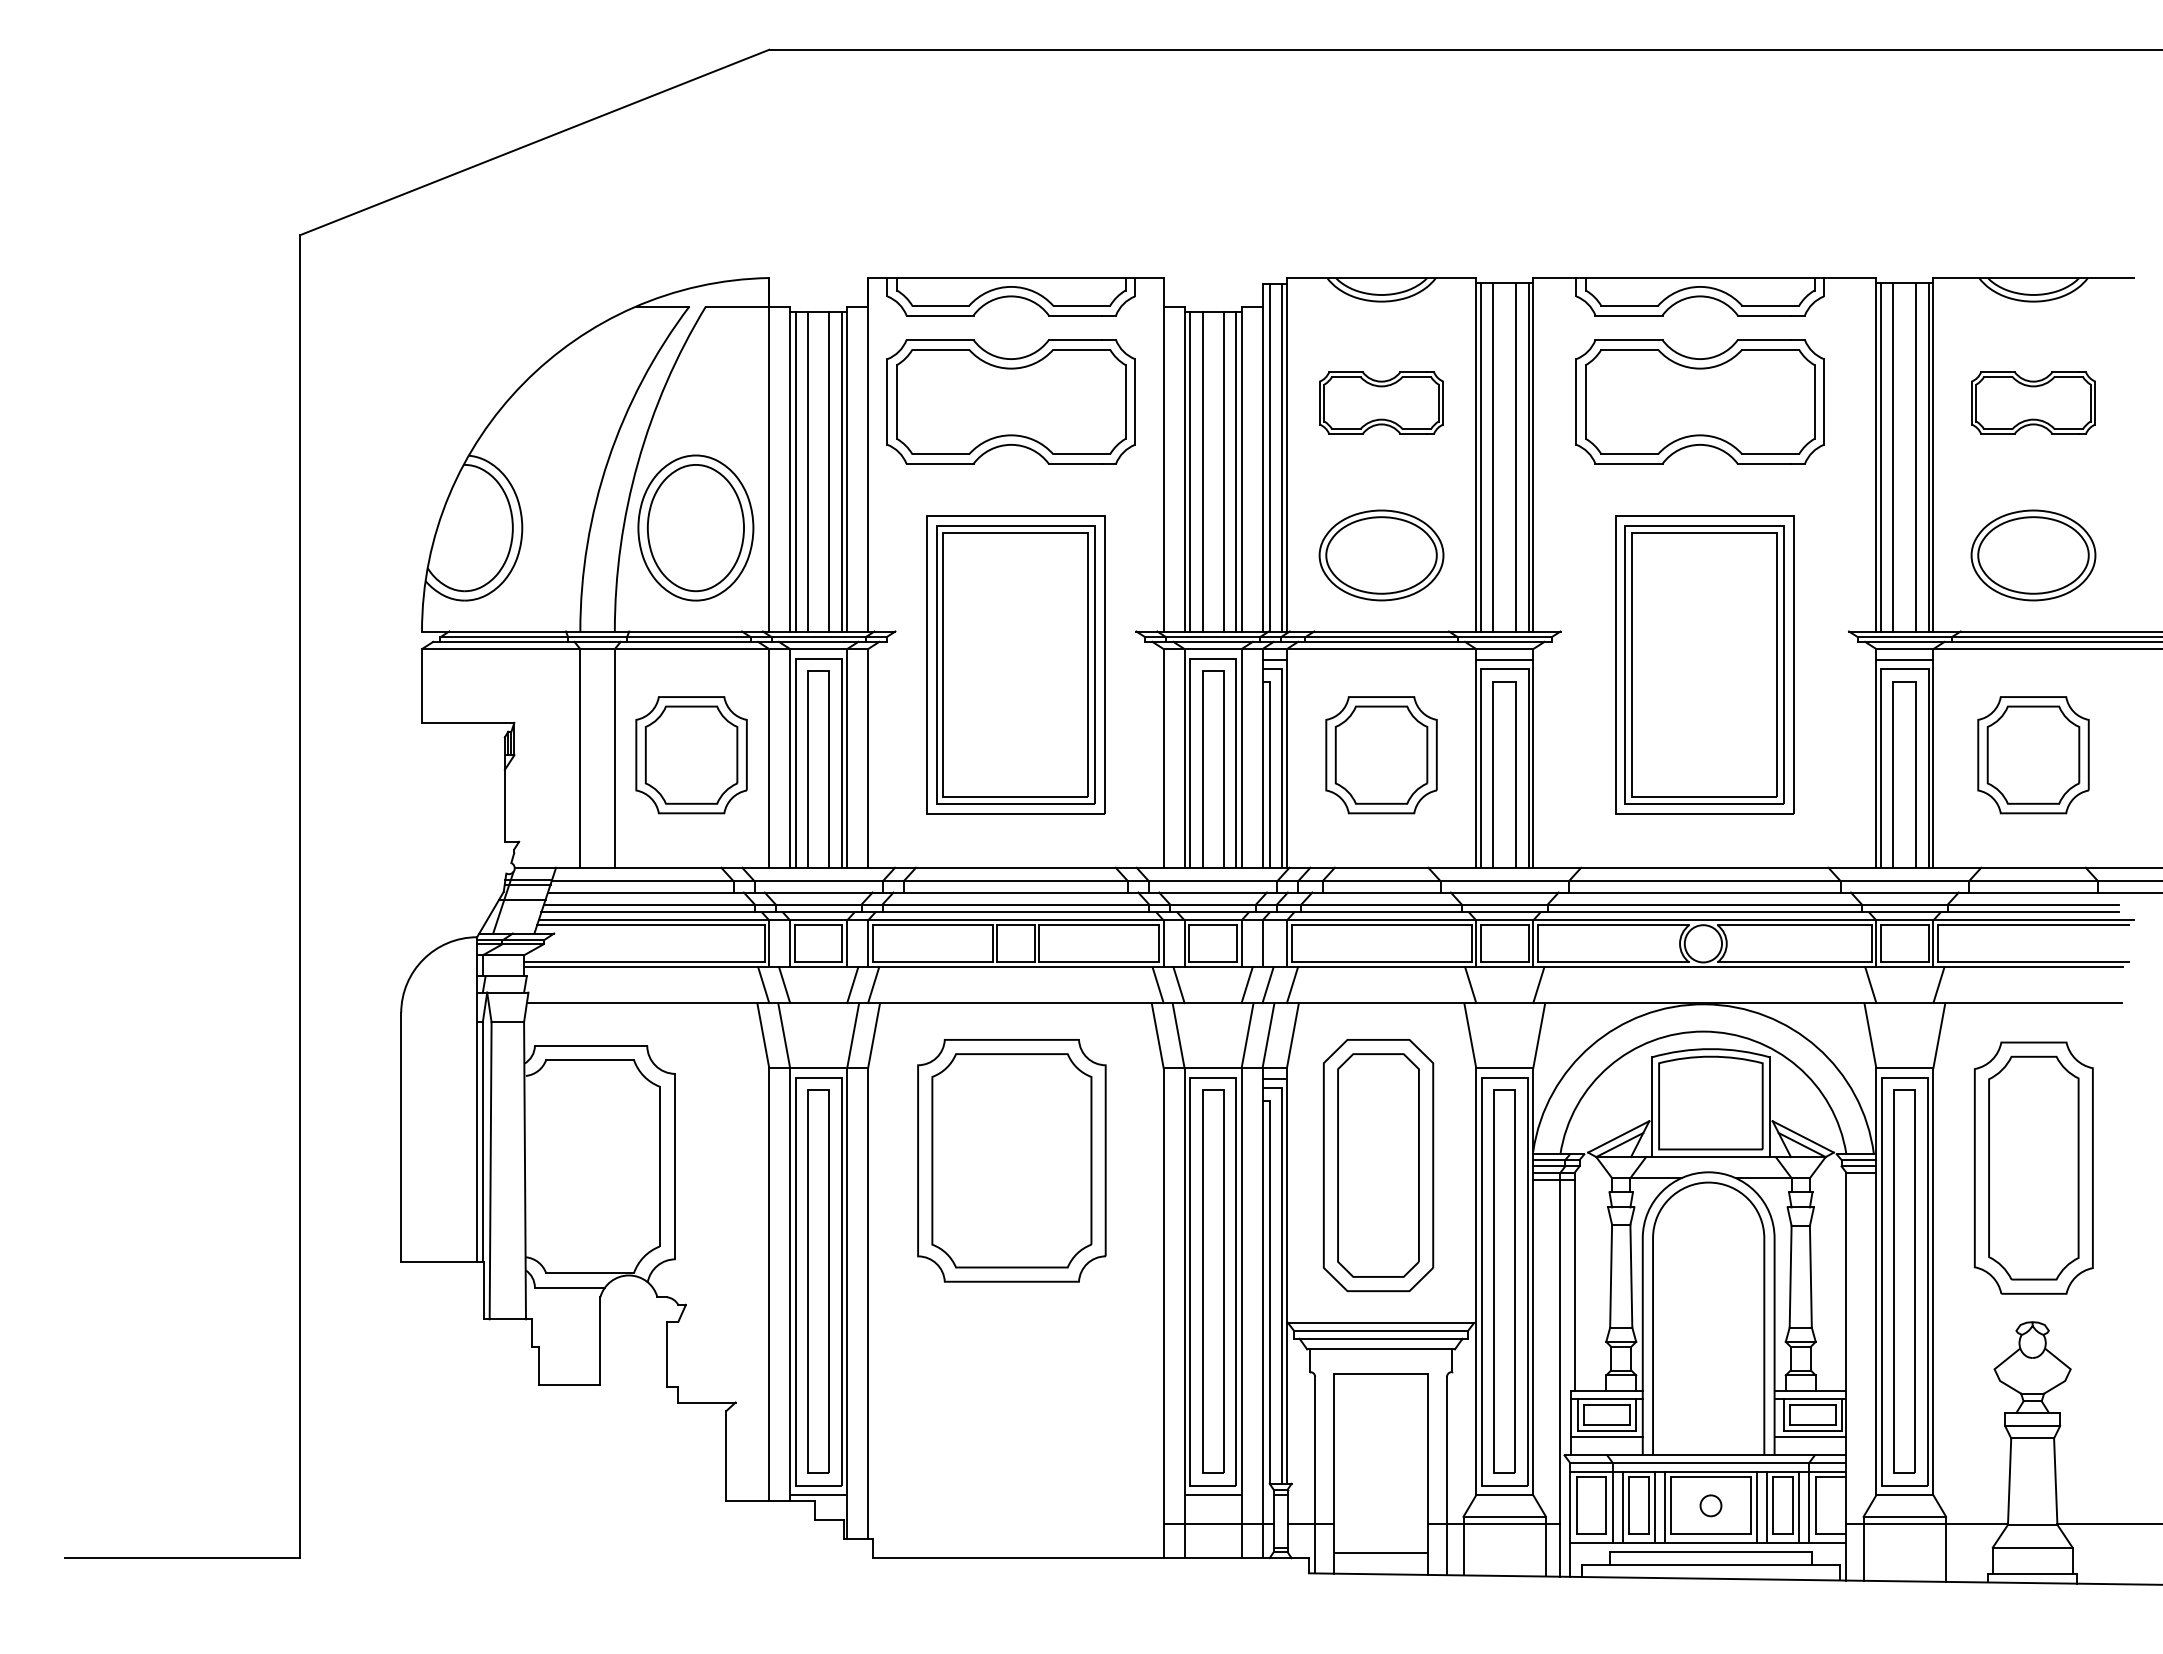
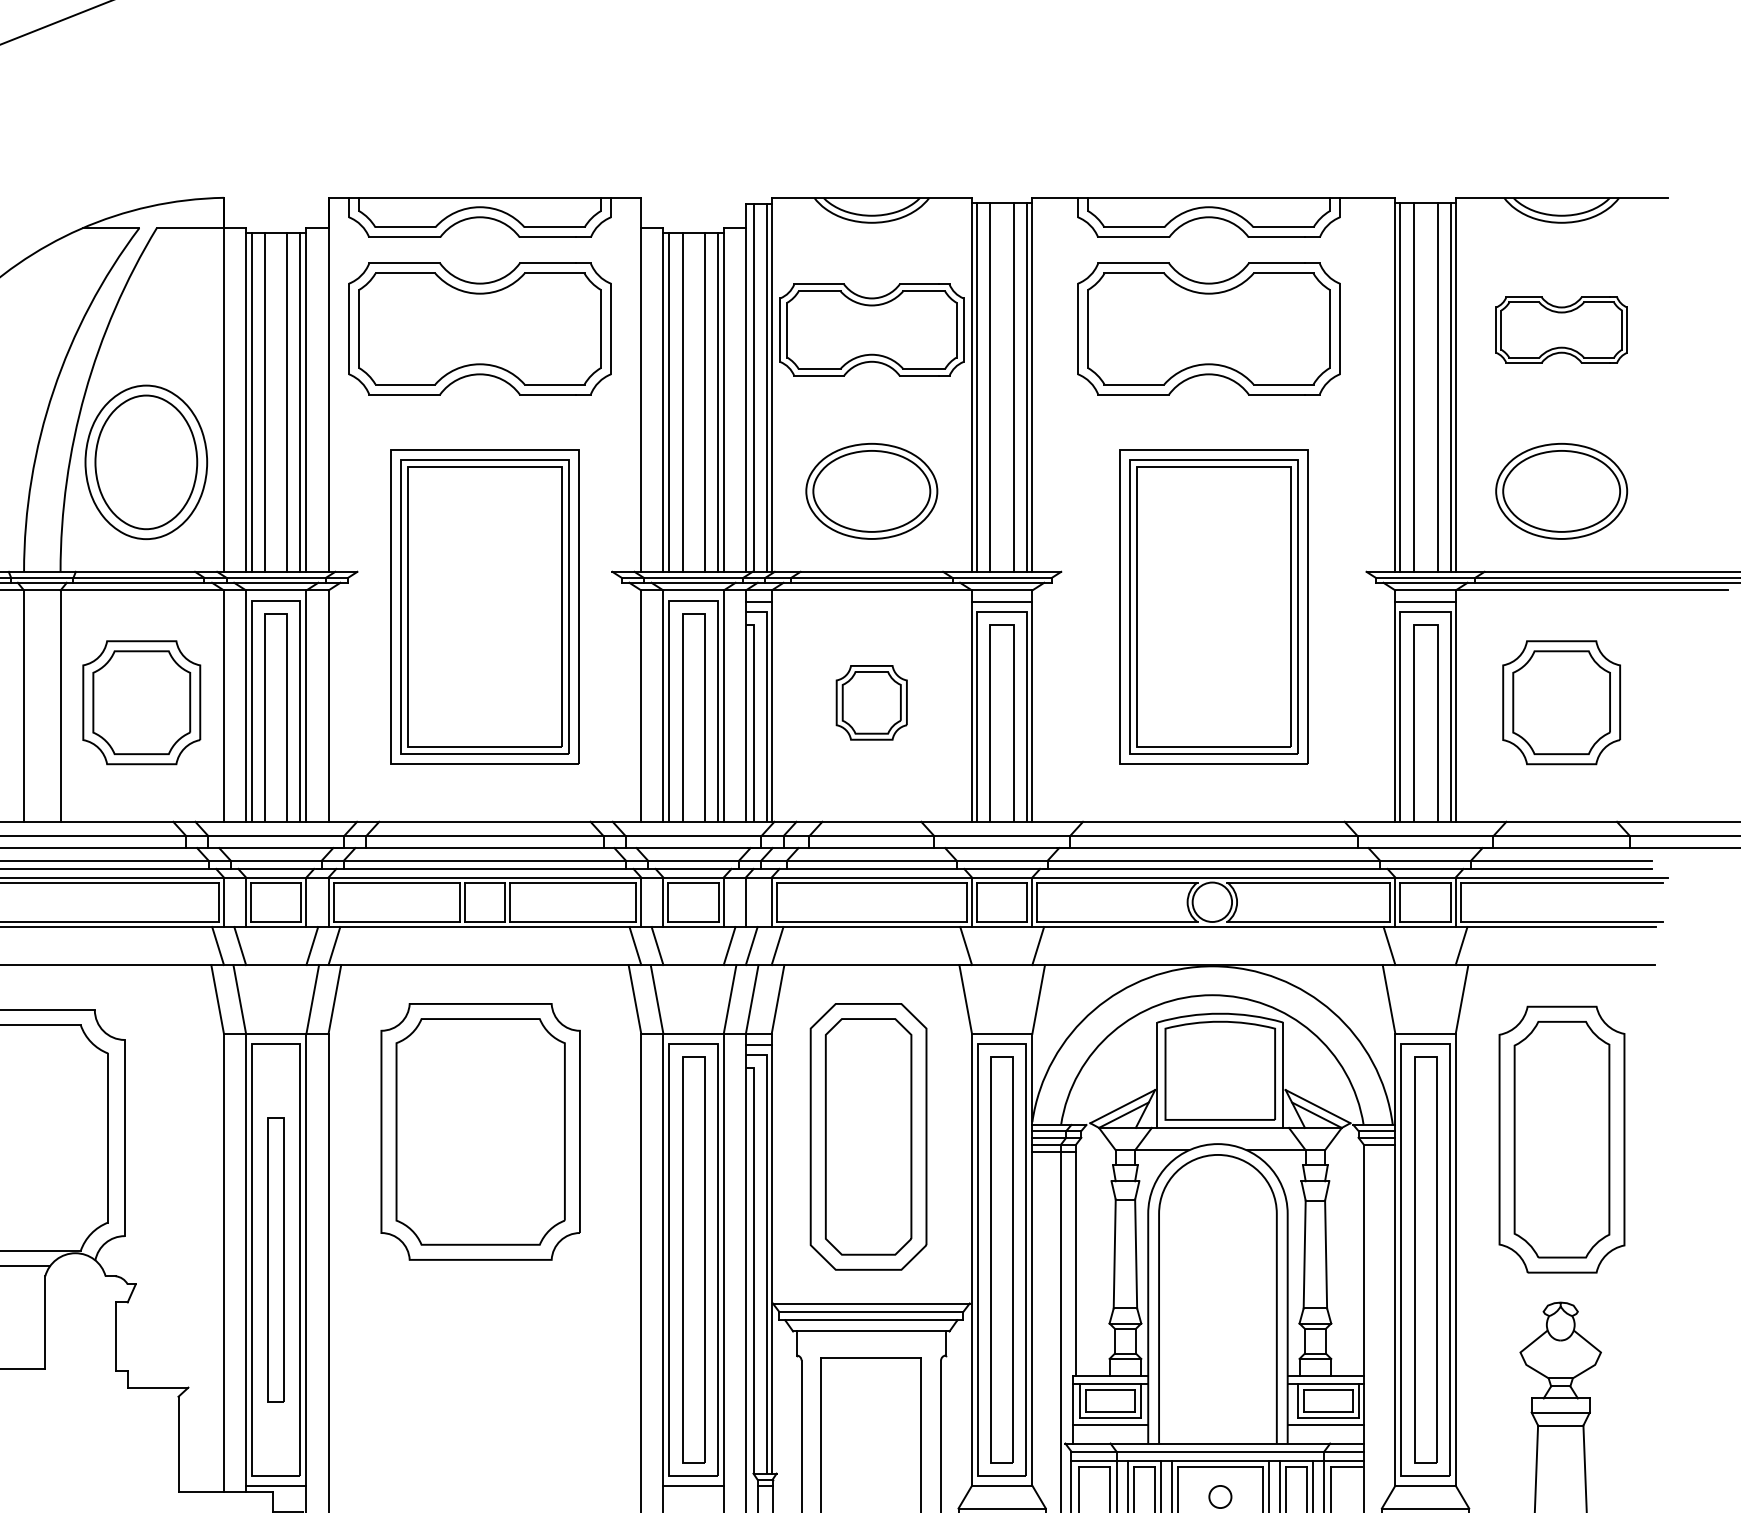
part: (1381, 402) -> (871, 329), size x1.4
part: (1381, 755) -> (871, 703), size x0.6
part: (818, 1281) -> (276, 1259), size x0.7

